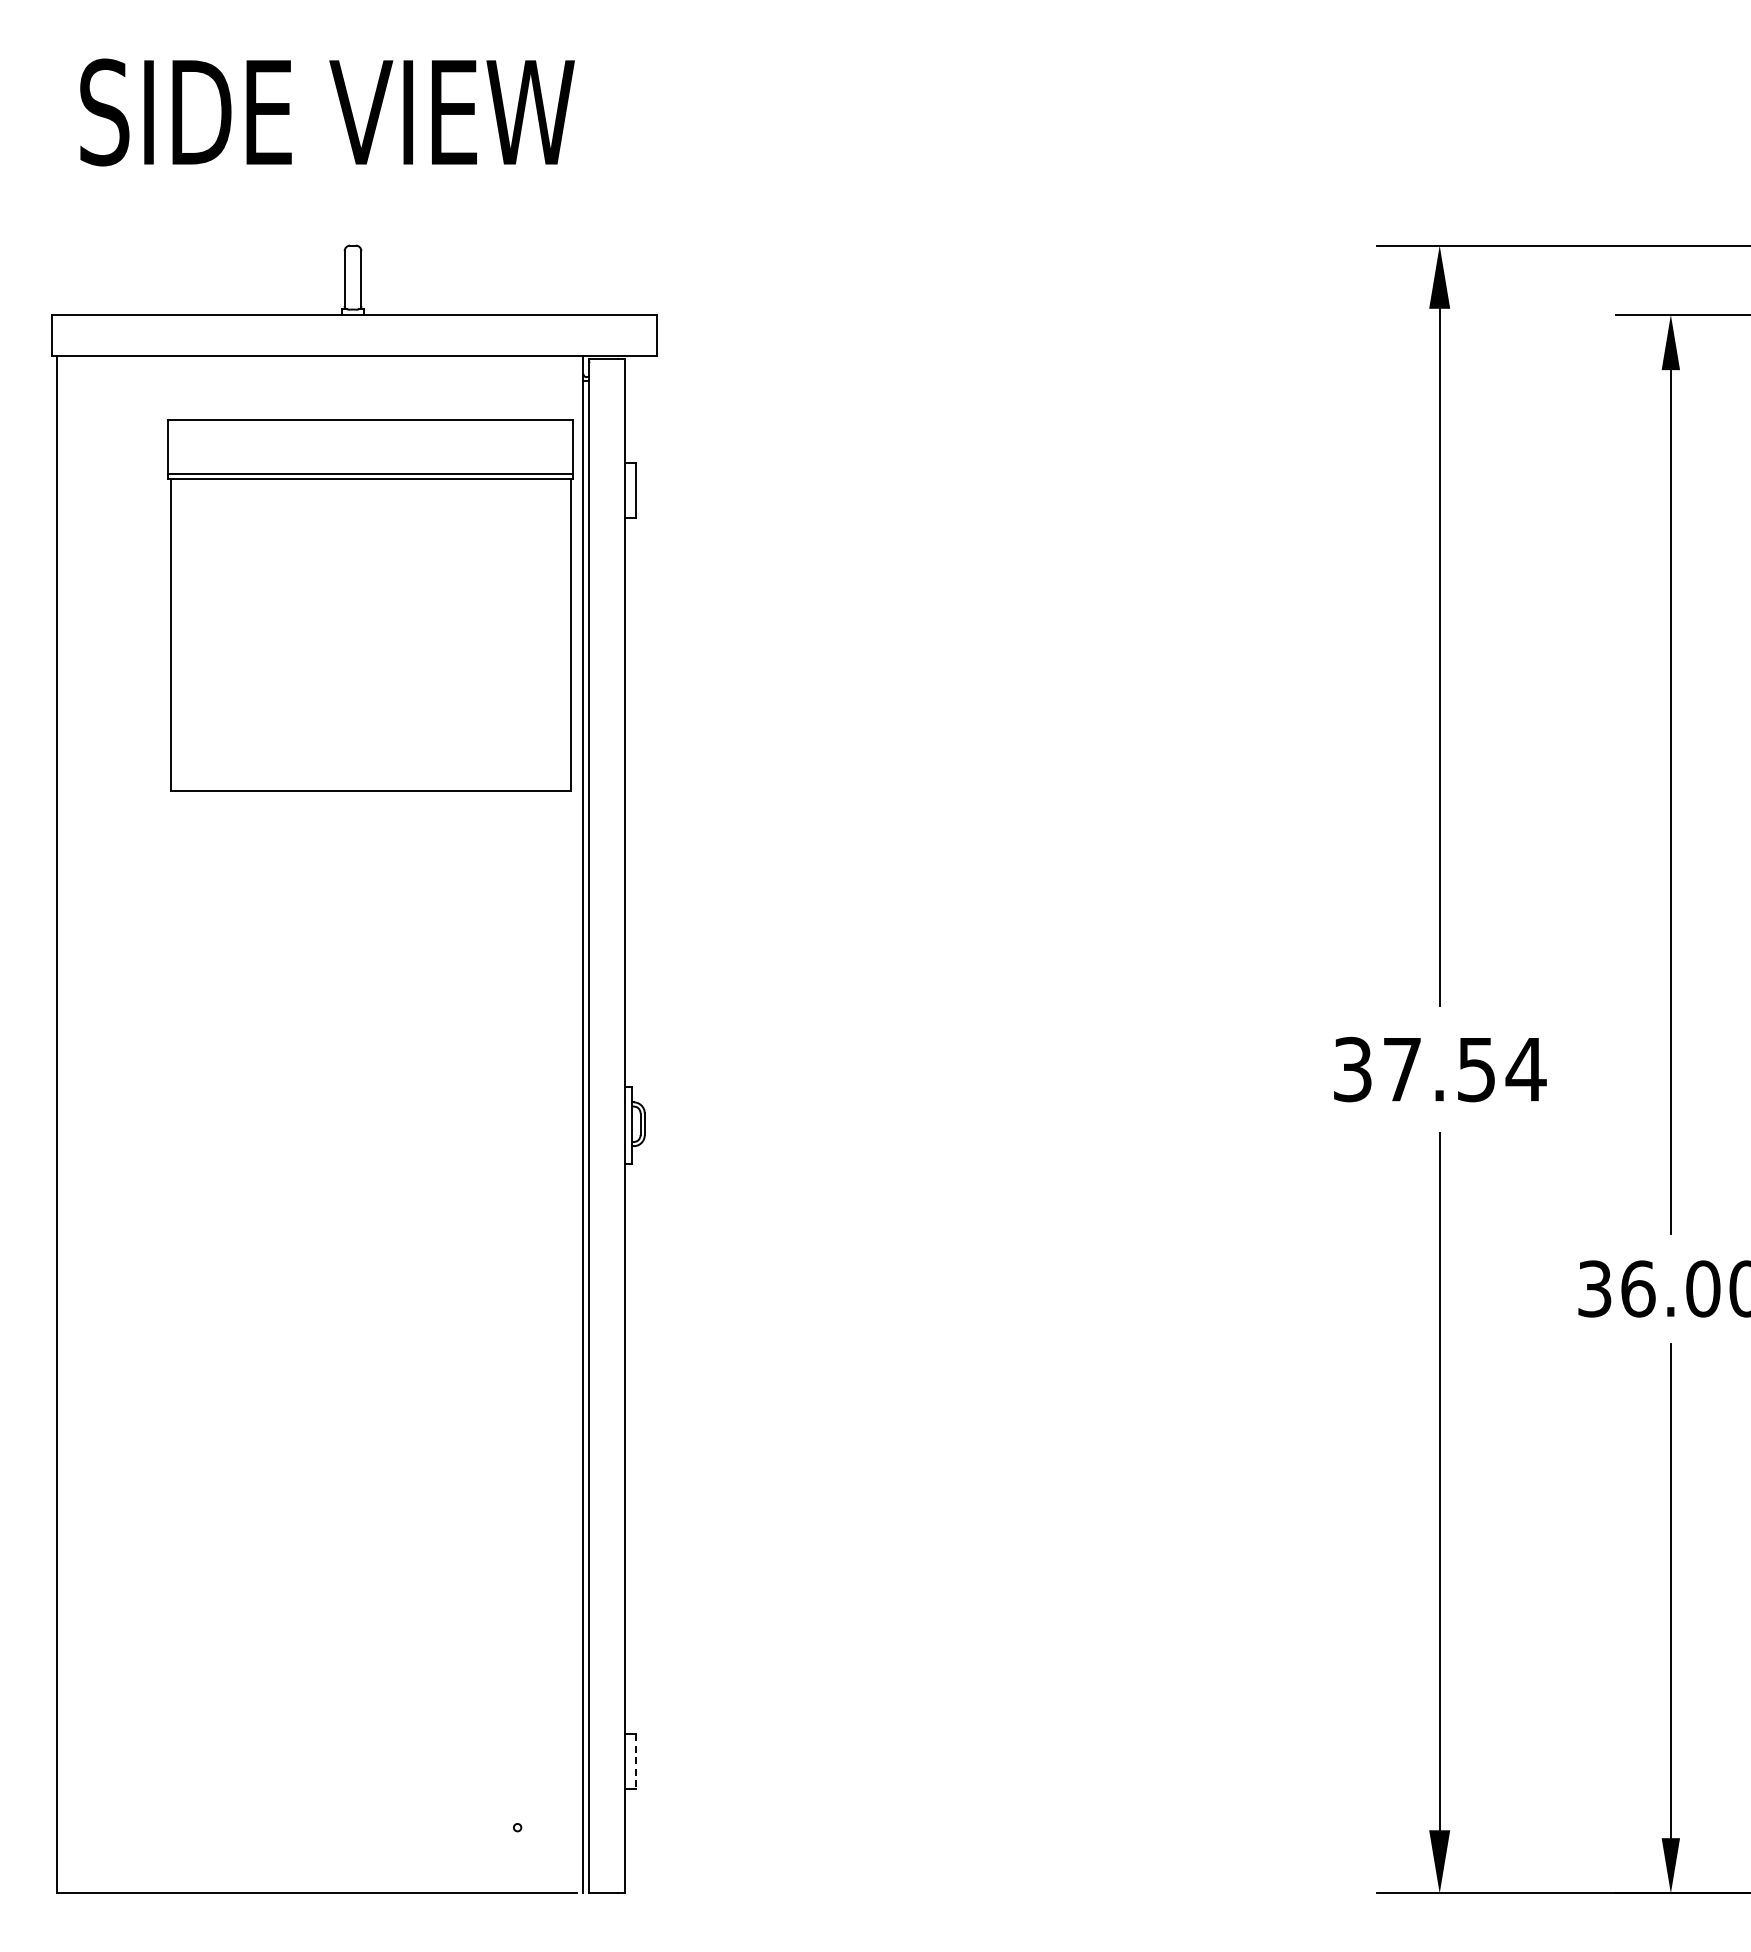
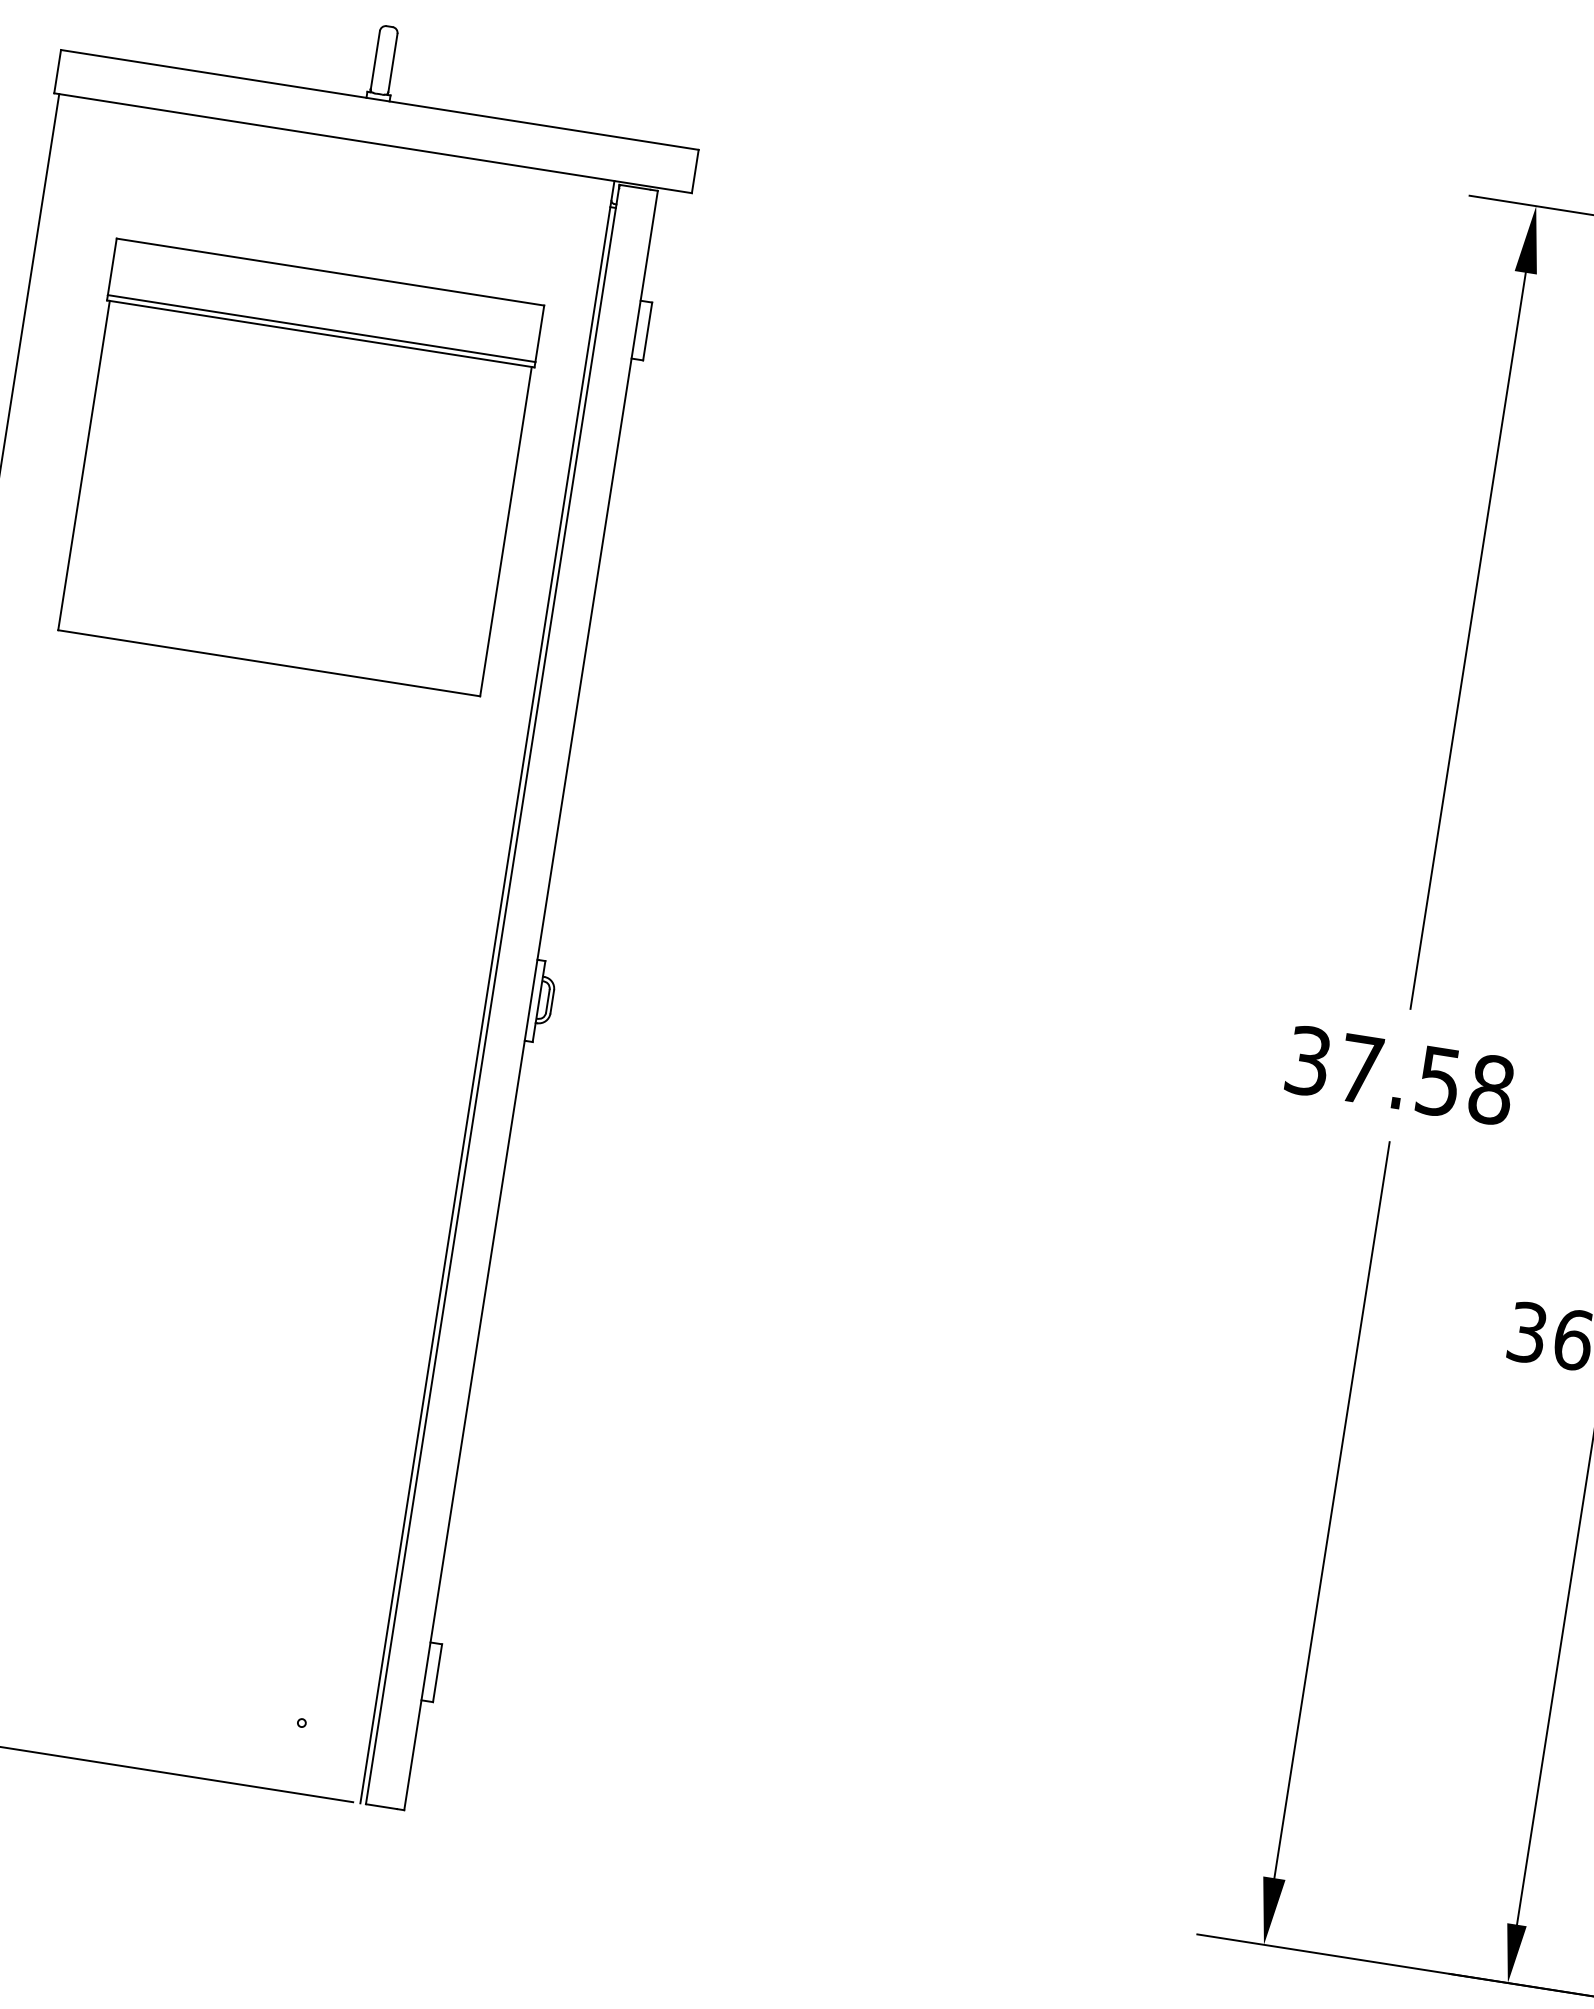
part: (370, 605) -> (299, 467), moved
text: (1525, 1069) -> (1490, 1089), 37.54 -> 37.58
line: (635, 1762) -> (437, 1673), dashed -> solid

